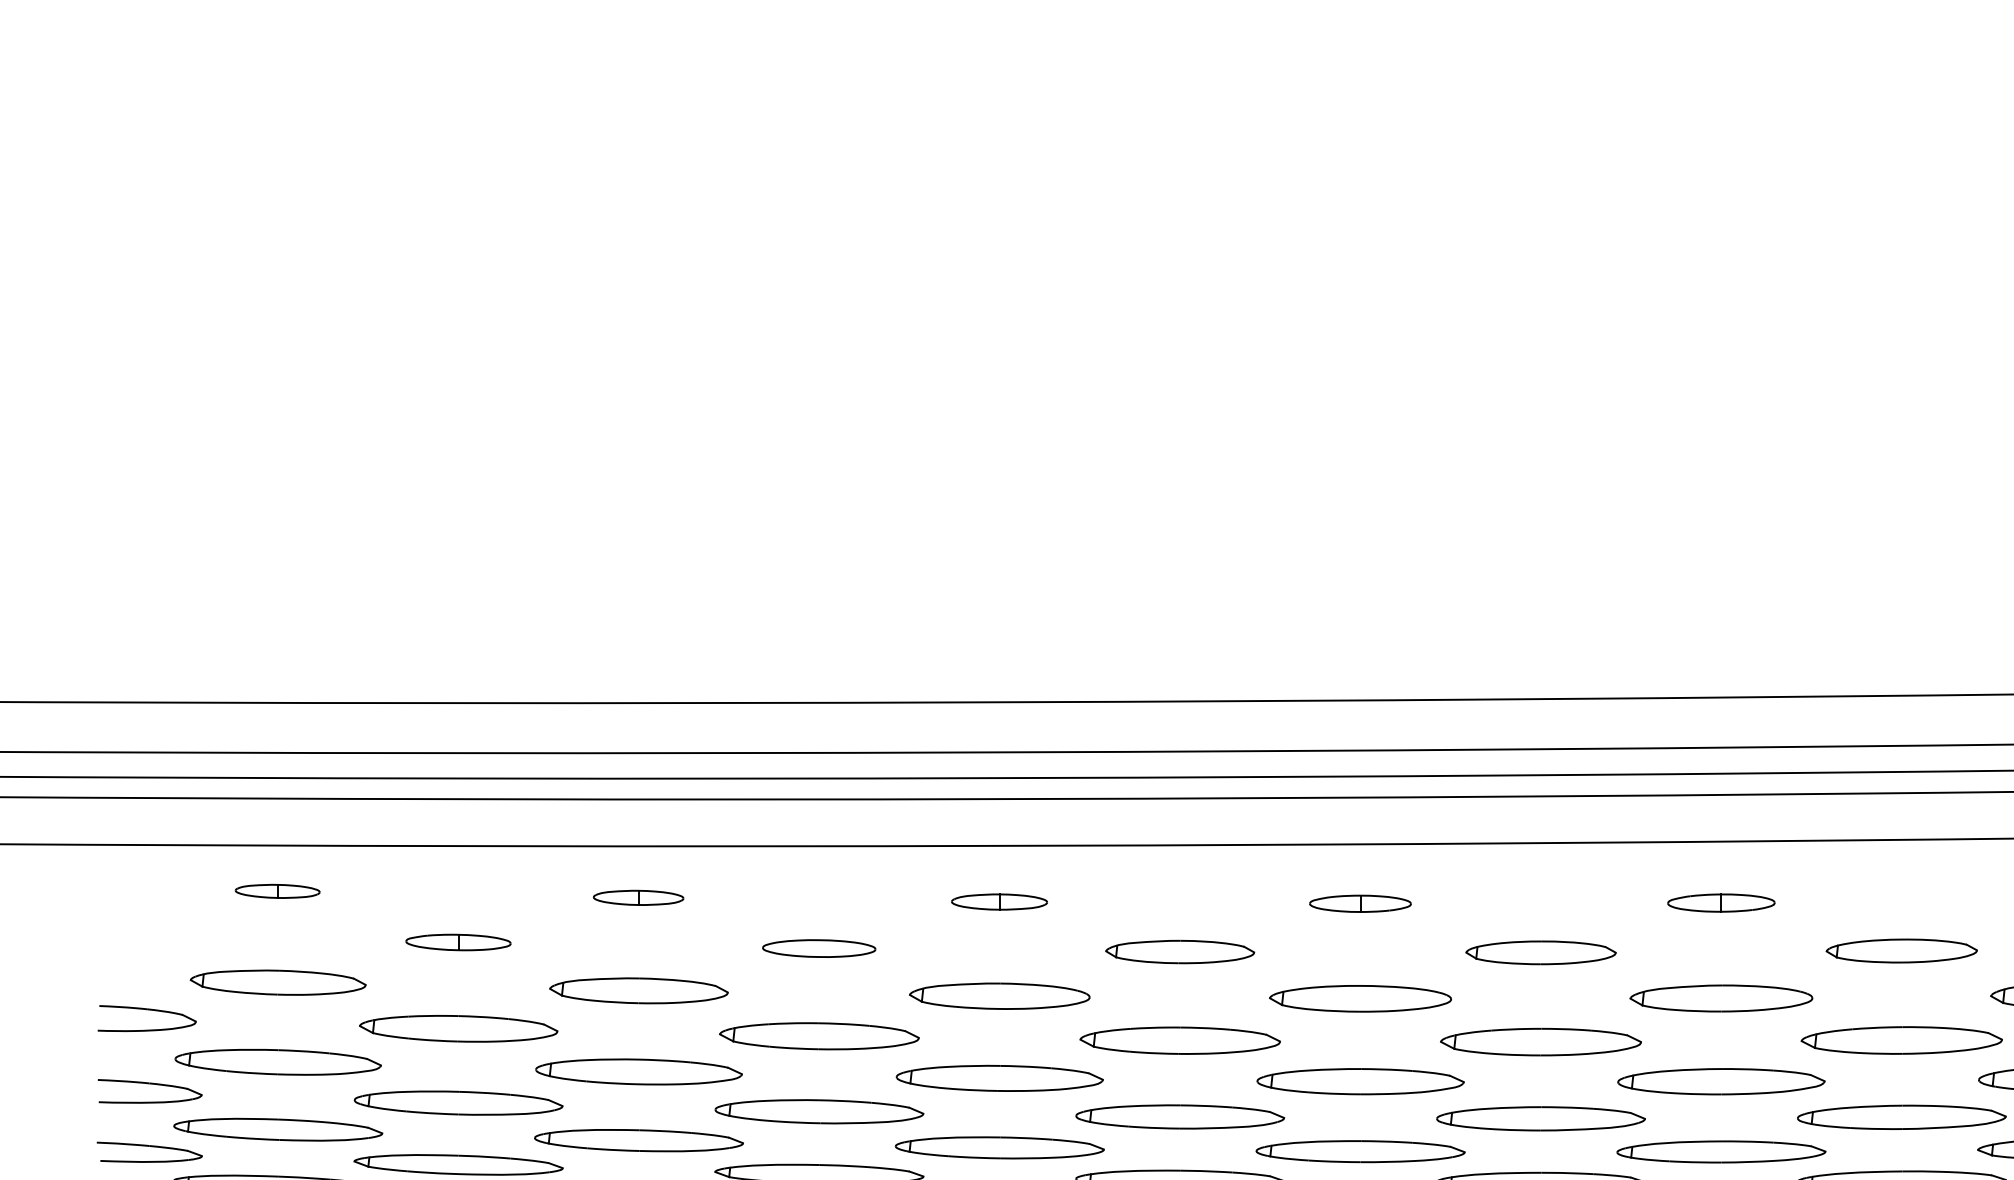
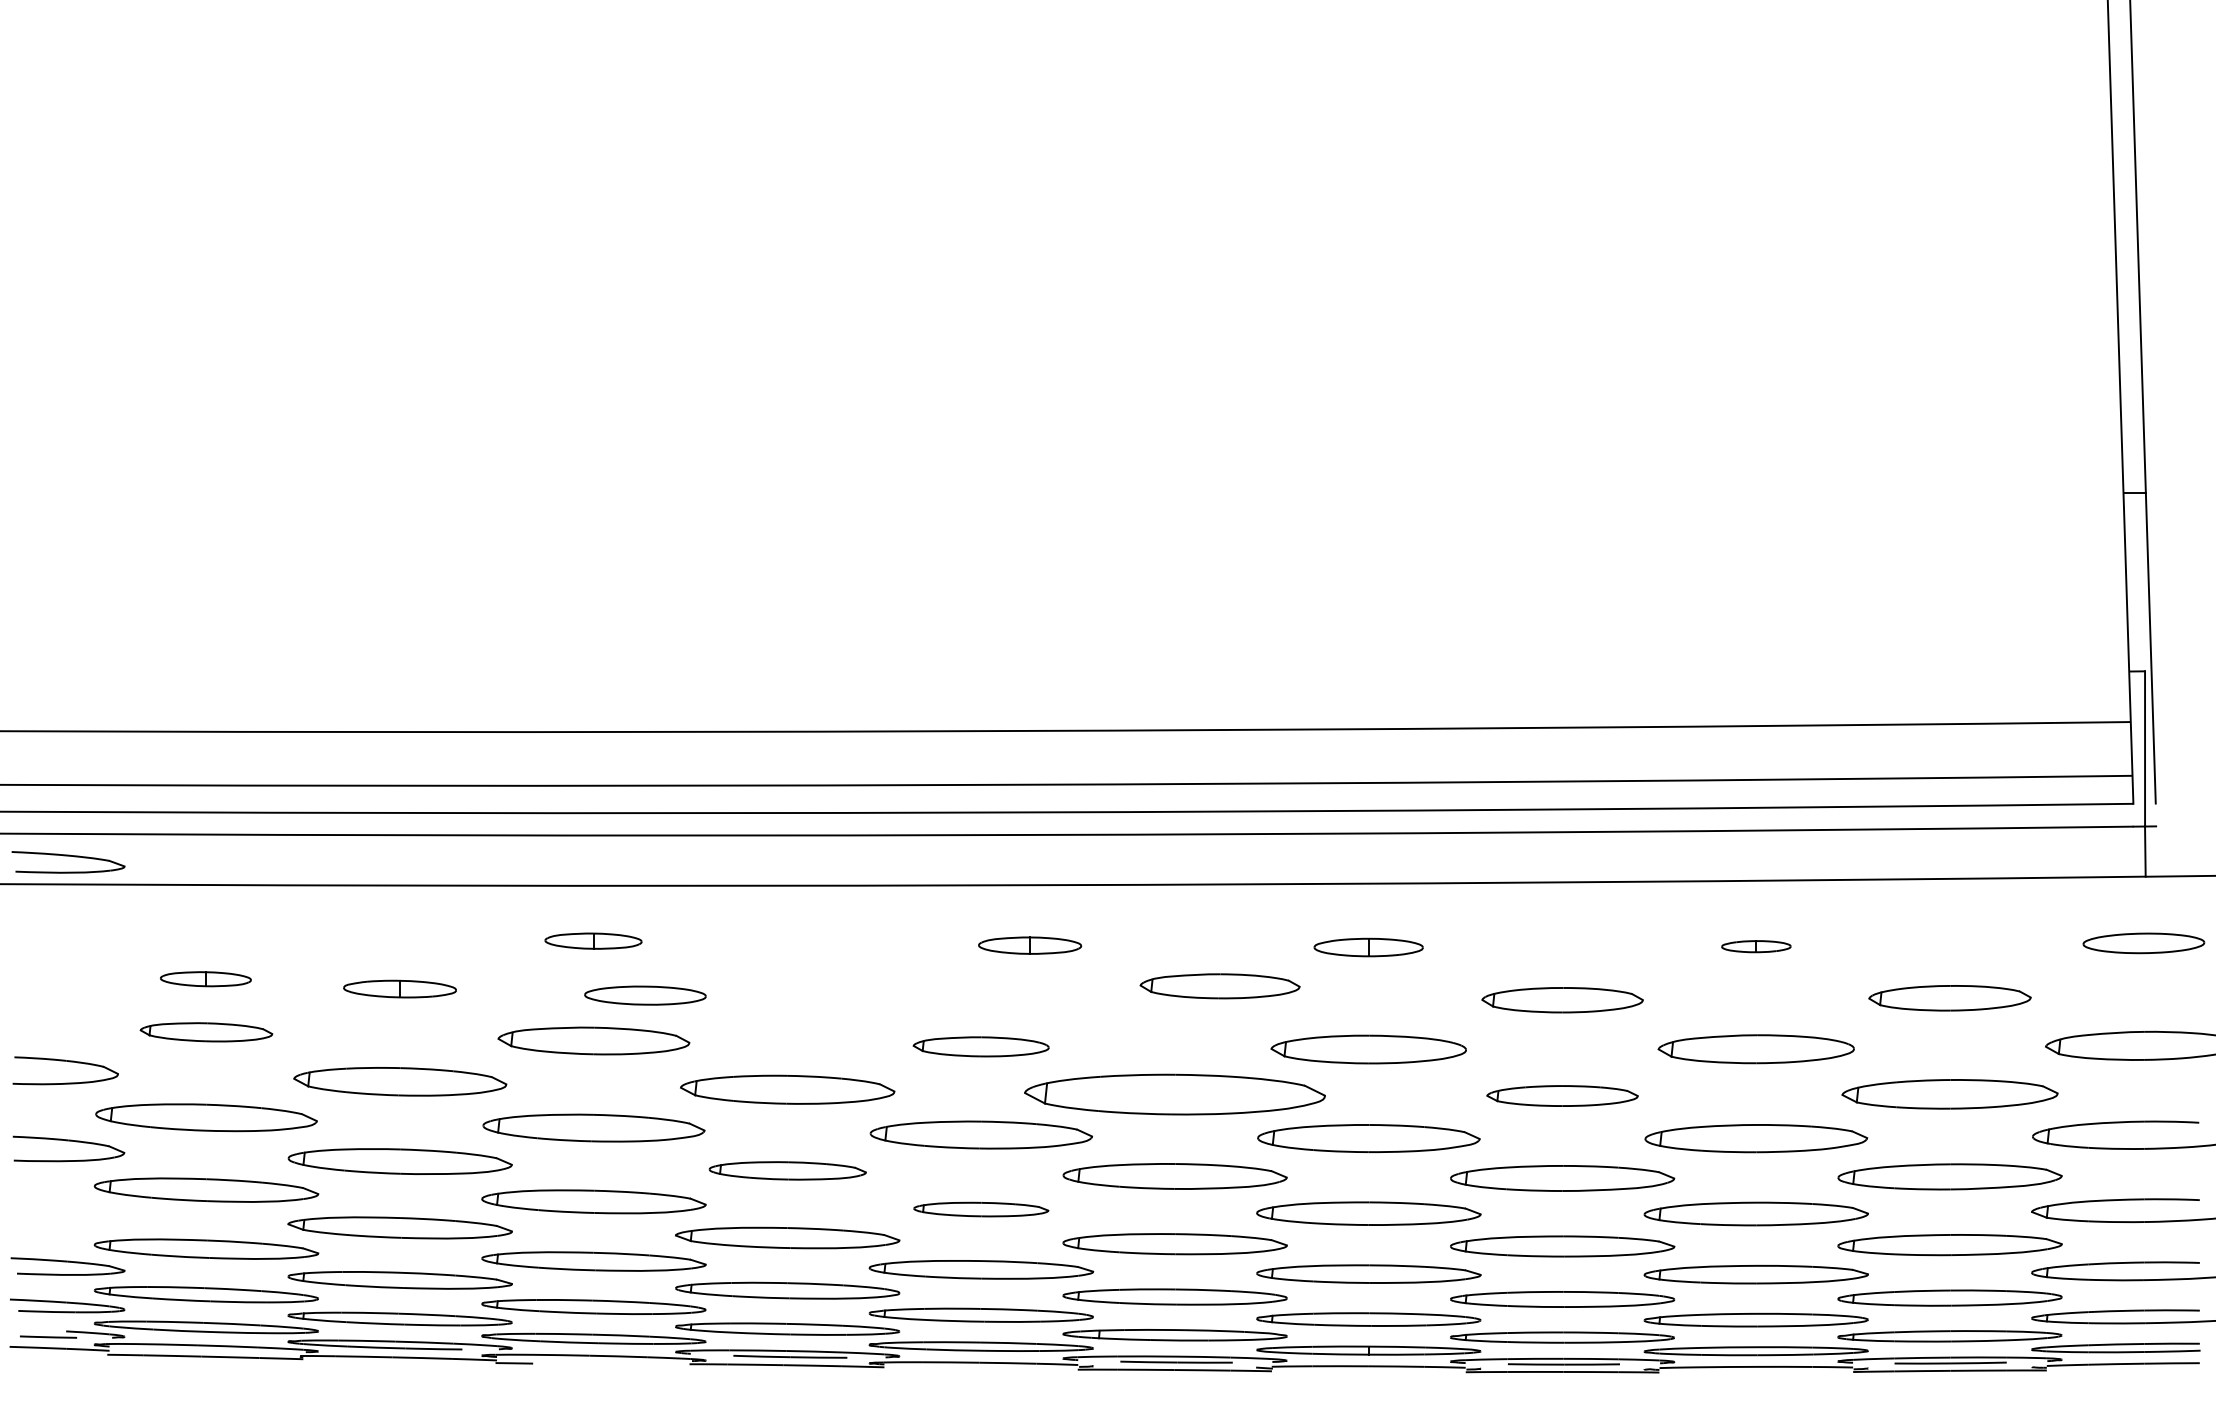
part: (277, 891) -> (205, 979), moved
part: (999, 901) -> (1030, 945), moved
part: (1721, 902) -> (1756, 946), size x0.6
part: (819, 948) -> (645, 995), moved
part: (1179, 952) -> (1219, 986), moved
part: (278, 982) -> (206, 1032), size x0.7
part: (998, 995) -> (980, 1046), size x0.7
part: (1180, 1040) -> (1175, 1094), size x1.4
part: (1540, 1041) -> (1562, 1095), size x0.7
part: (819, 1111) -> (787, 1170), size x0.7
part: (998, 1147) -> (980, 1209), size x0.6
part: (149, 1152) -> (68, 862), moved

